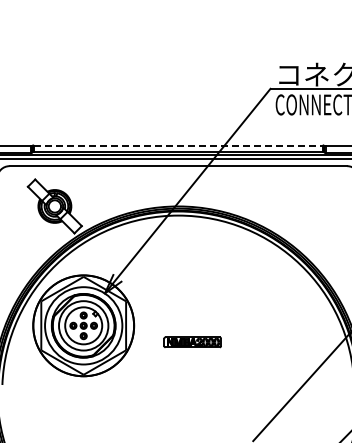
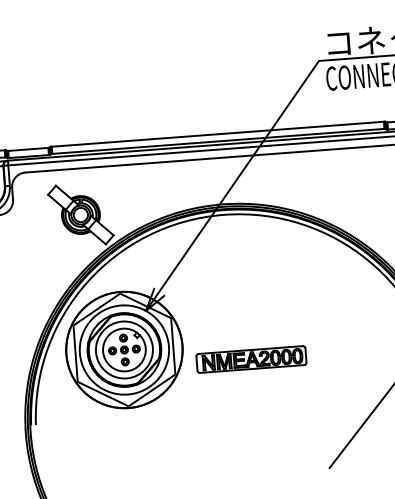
line: (178, 145) -> (217, 134), dashed -> solid
part: (192, 342) -> (251, 359), size x1.67

